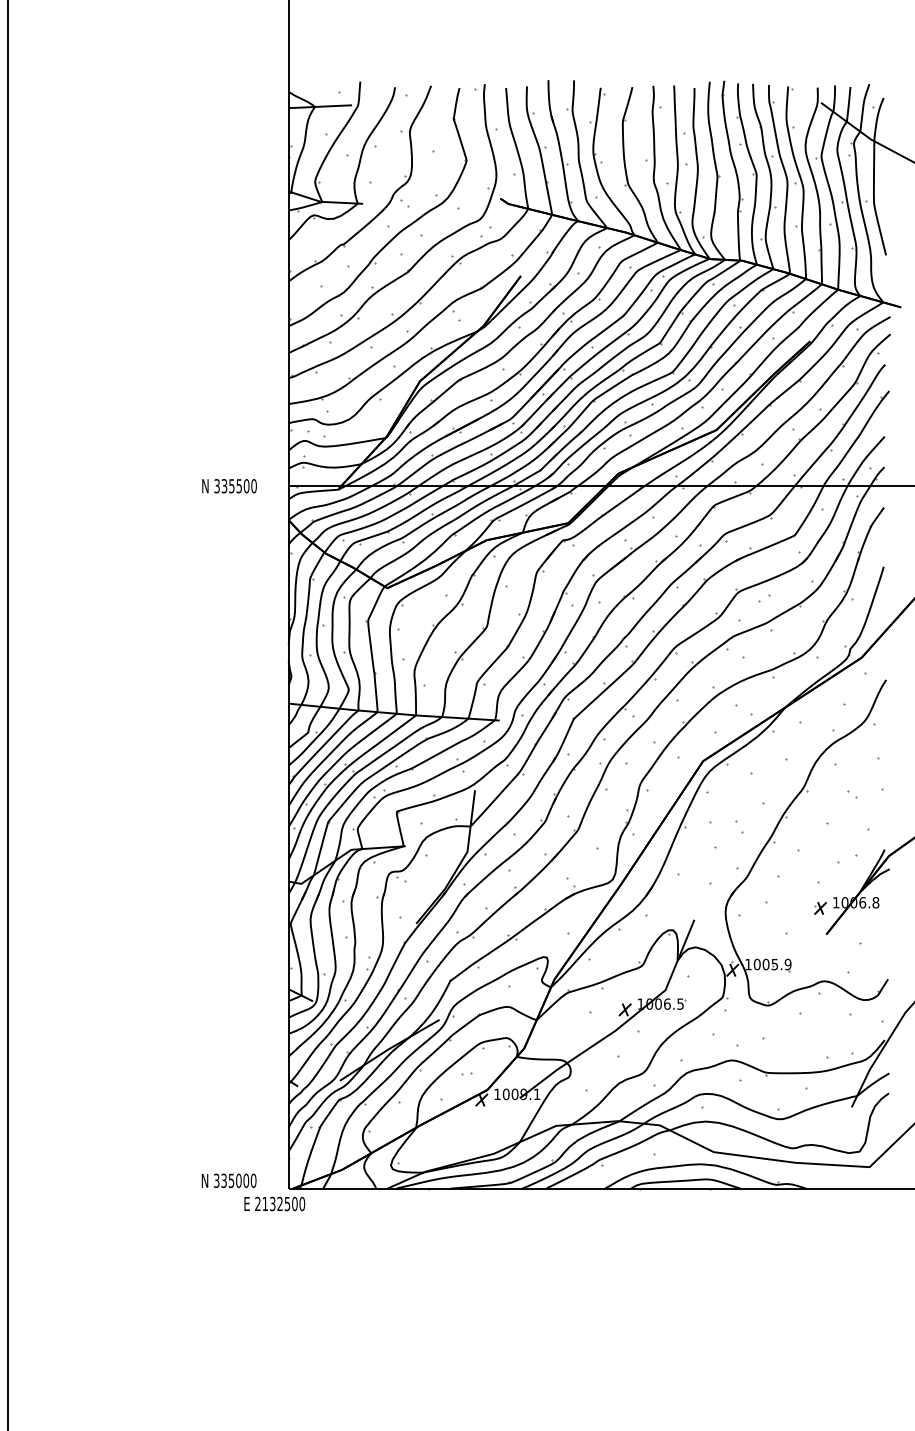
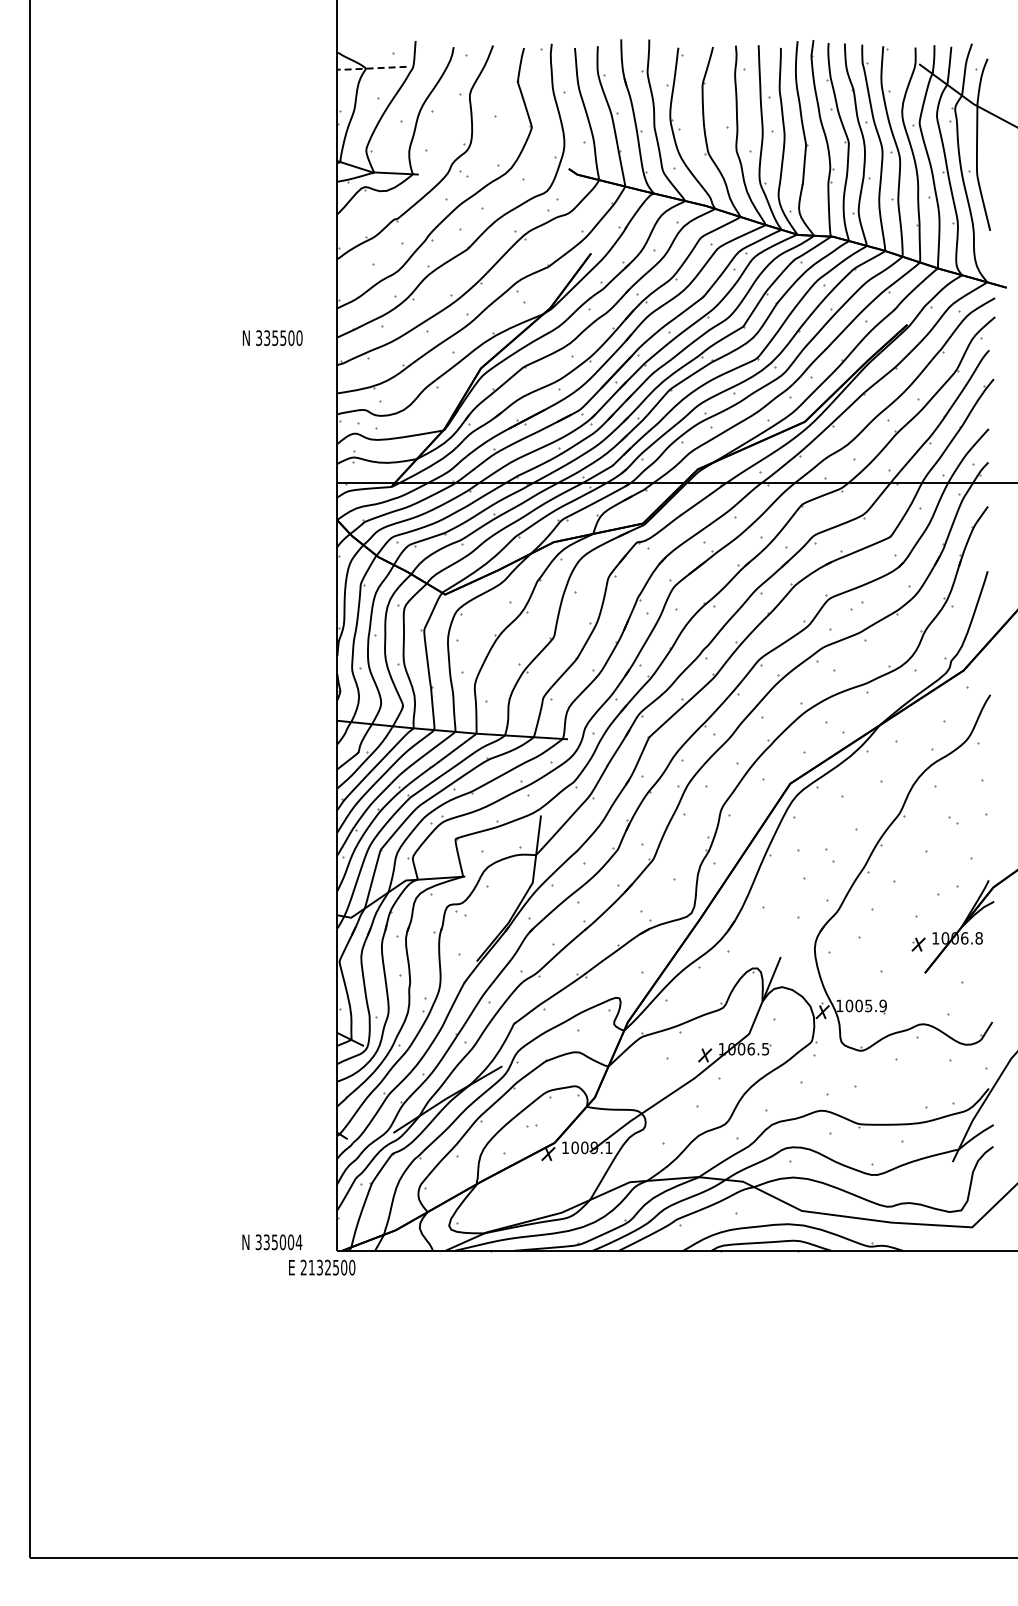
line: (319, 106) -> (370, 68), solid -> dashed
text: (229, 486) -> (272, 338), moved
text: (253, 1181) -> (298, 1242), 335000 -> 335004

